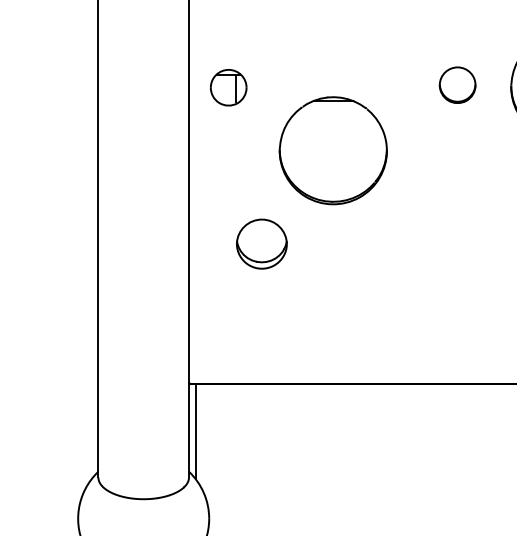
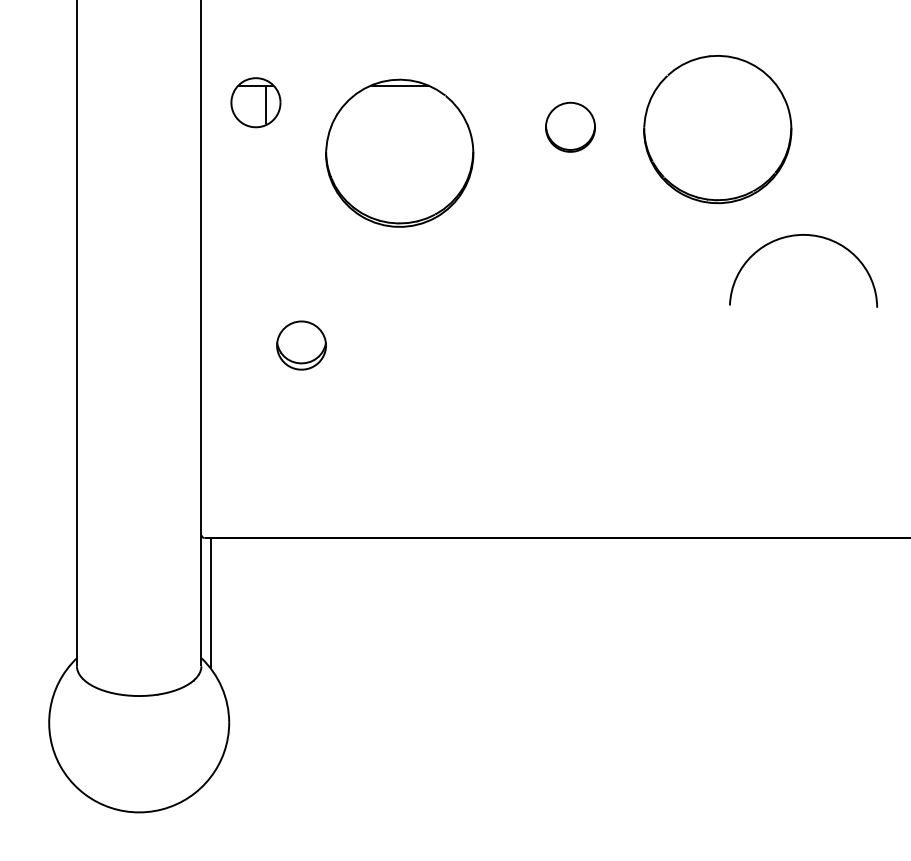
part: (228, 87) -> (255, 102), moved
part: (333, 150) -> (399, 152), moved
part: (261, 244) -> (301, 345), size x0.71

